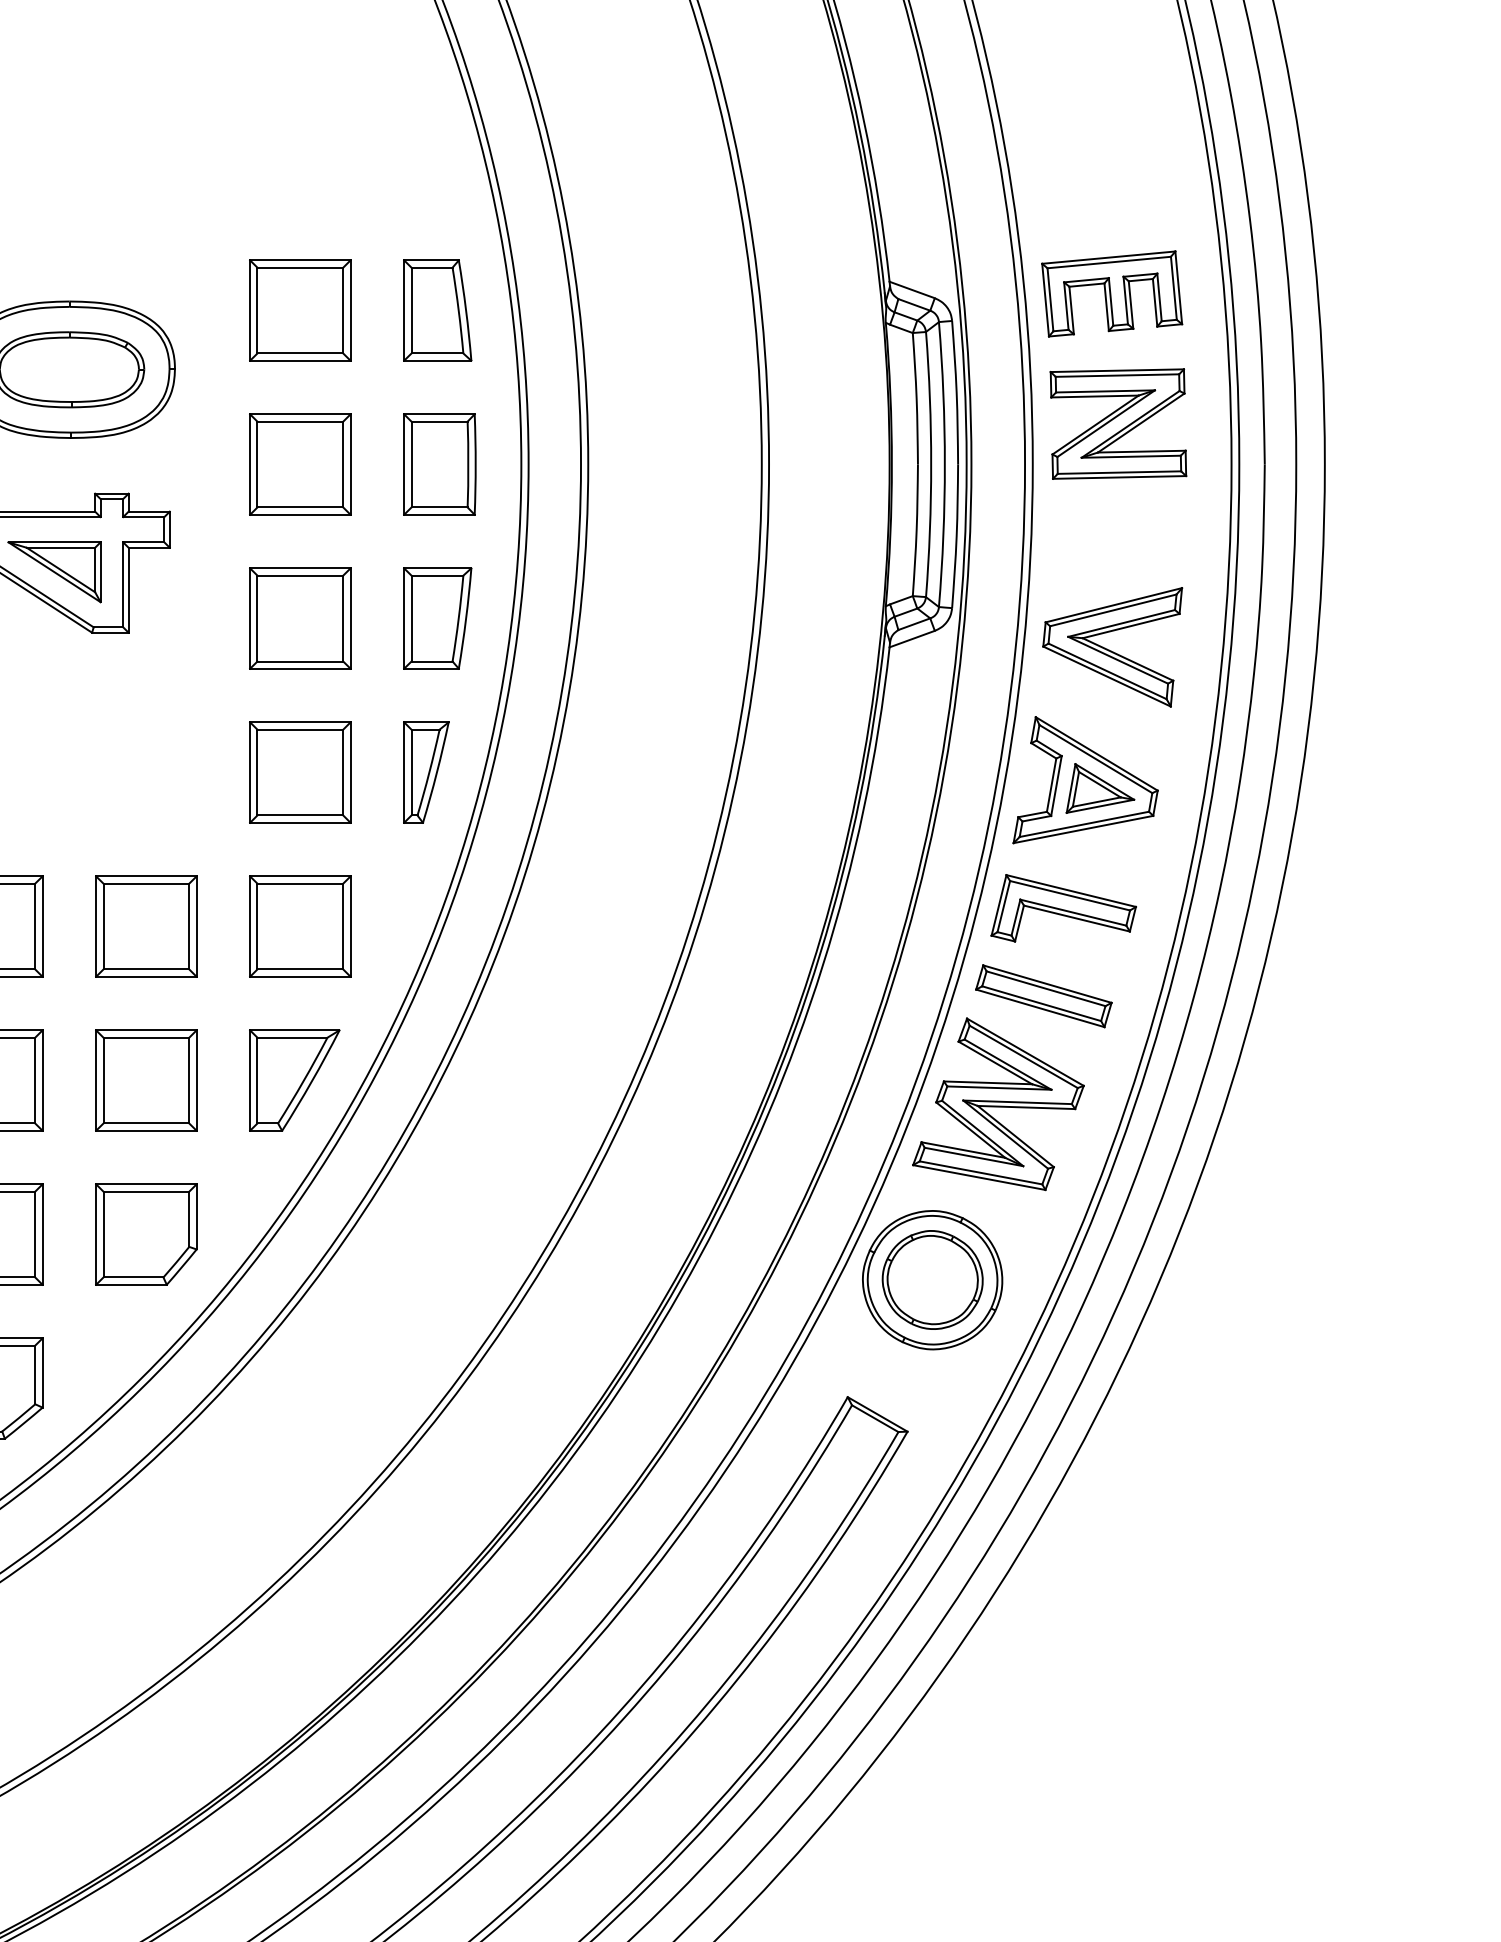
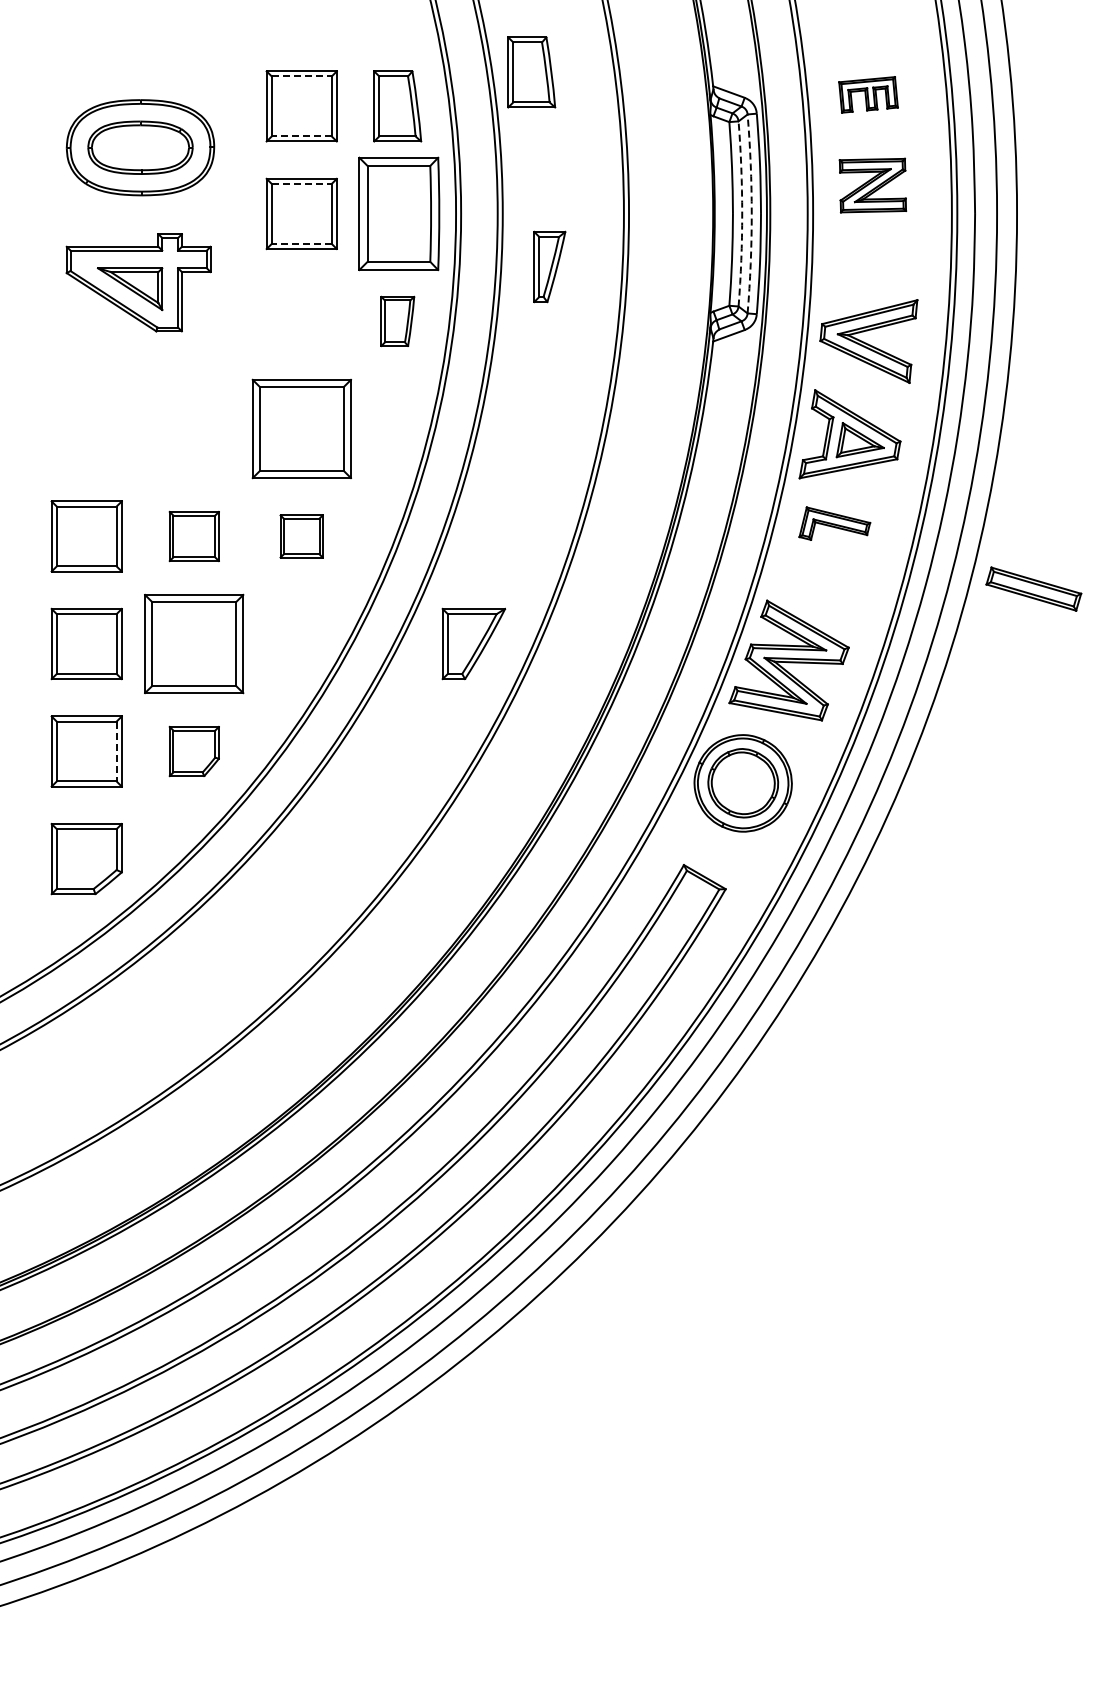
part: (629, 261) -> (531, 72), added
line: (299, 267) -> (301, 76), solid -> dashed
part: (1112, 293) -> (868, 94), size x0.6
line: (299, 353) -> (301, 136), solid -> dashed
line: (299, 420) -> (301, 183), solid -> dashed
part: (1117, 423) -> (872, 185), size x0.7
part: (438, 463) -> (398, 213), size x1.6
arc: (931, 463) -> (742, 213), solid -> dashed
arc: (944, 463) -> (751, 213), solid -> dashed
line: (299, 506) -> (301, 243), solid -> dashed
part: (299, 618) -> (301, 321), removed
part: (437, 618) -> (397, 321), size x0.7
part: (299, 771) -> (301, 428), size x1.4
part: (426, 771) -> (549, 266), moved
part: (1063, 907) -> (834, 523), size x0.7
part: (146, 926) -> (194, 536), size x0.7
part: (299, 926) -> (301, 536), size x0.6
part: (1043, 995) -> (1033, 588), moved
part: (146, 1079) -> (194, 643), size x1.4
part: (294, 1079) -> (473, 643), moved
line: (34, 1234) -> (116, 751), solid -> dashed
part: (146, 1234) -> (194, 751), size x0.7

